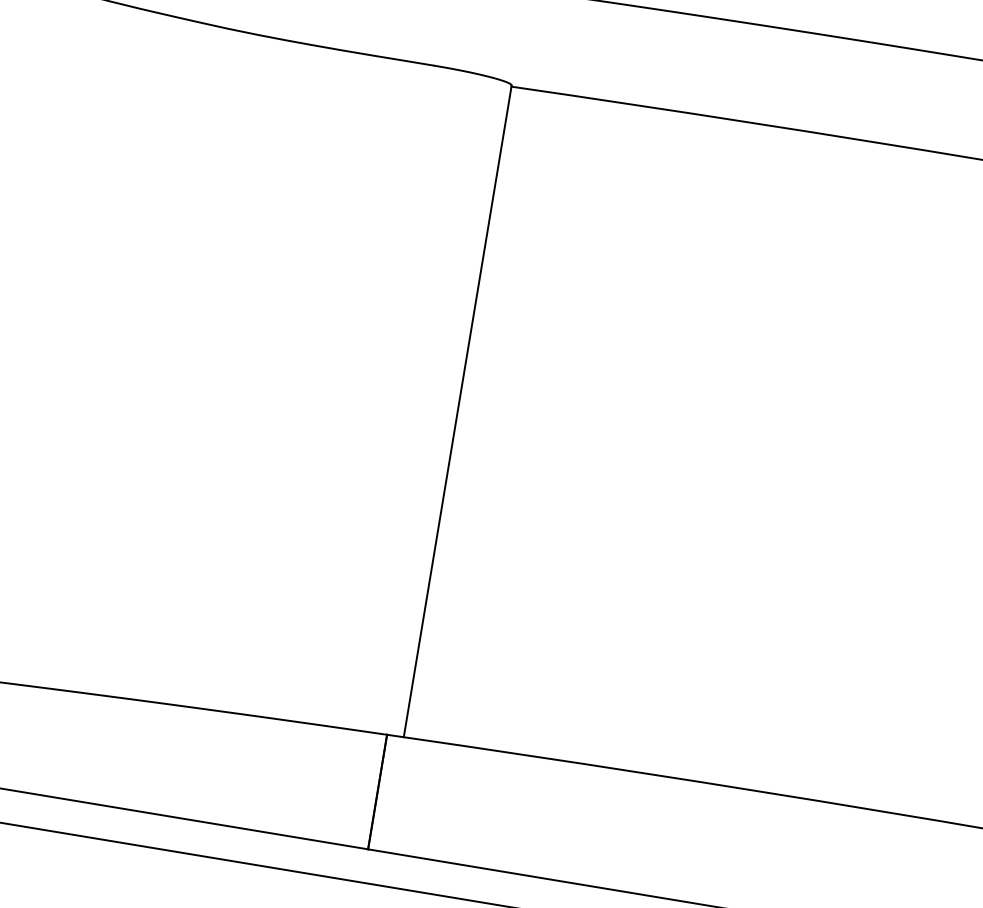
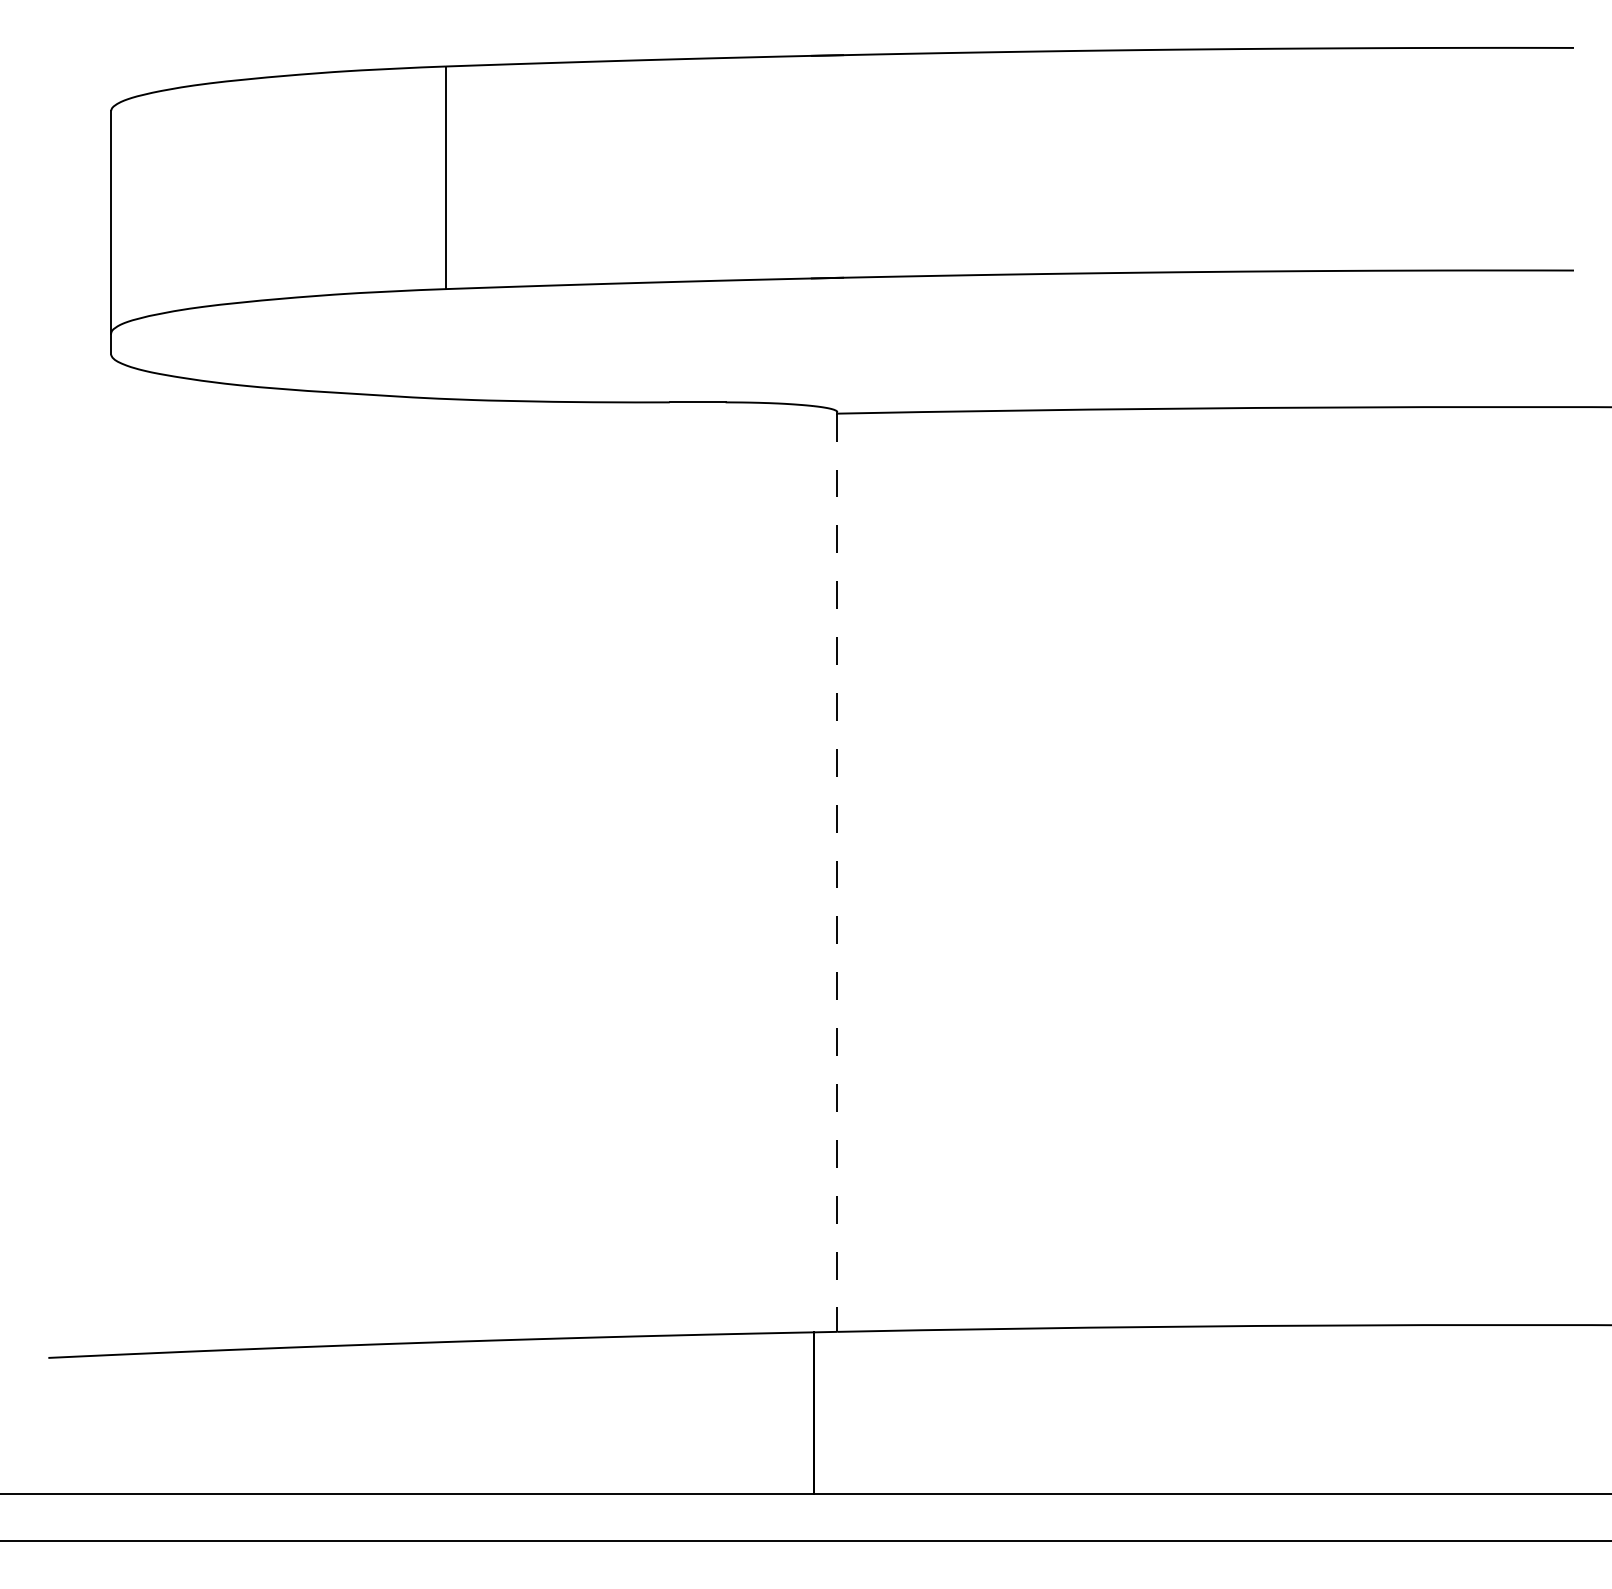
line: (457, 412) -> (837, 873), solid -> dashed

